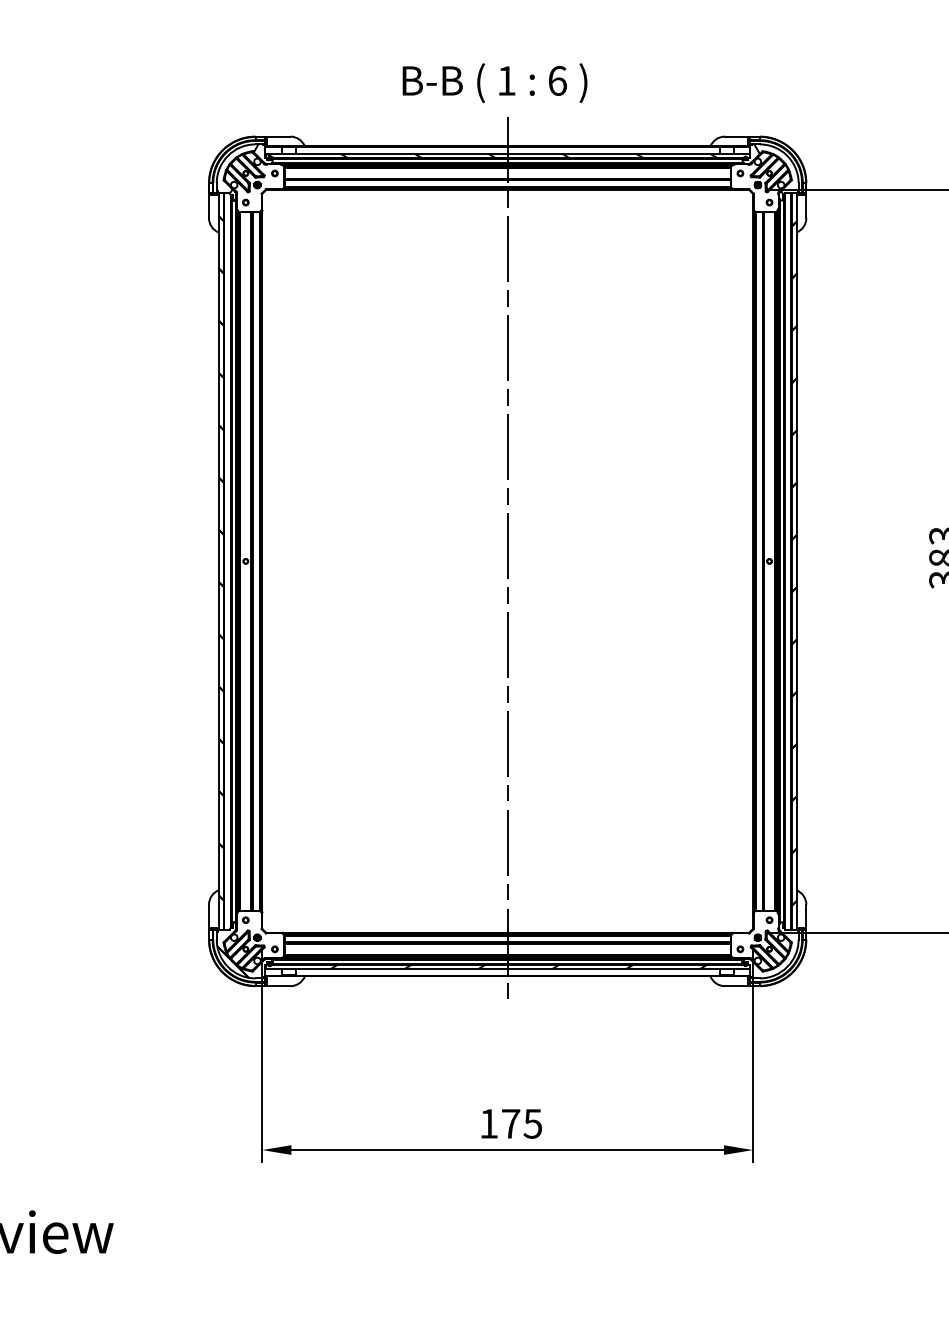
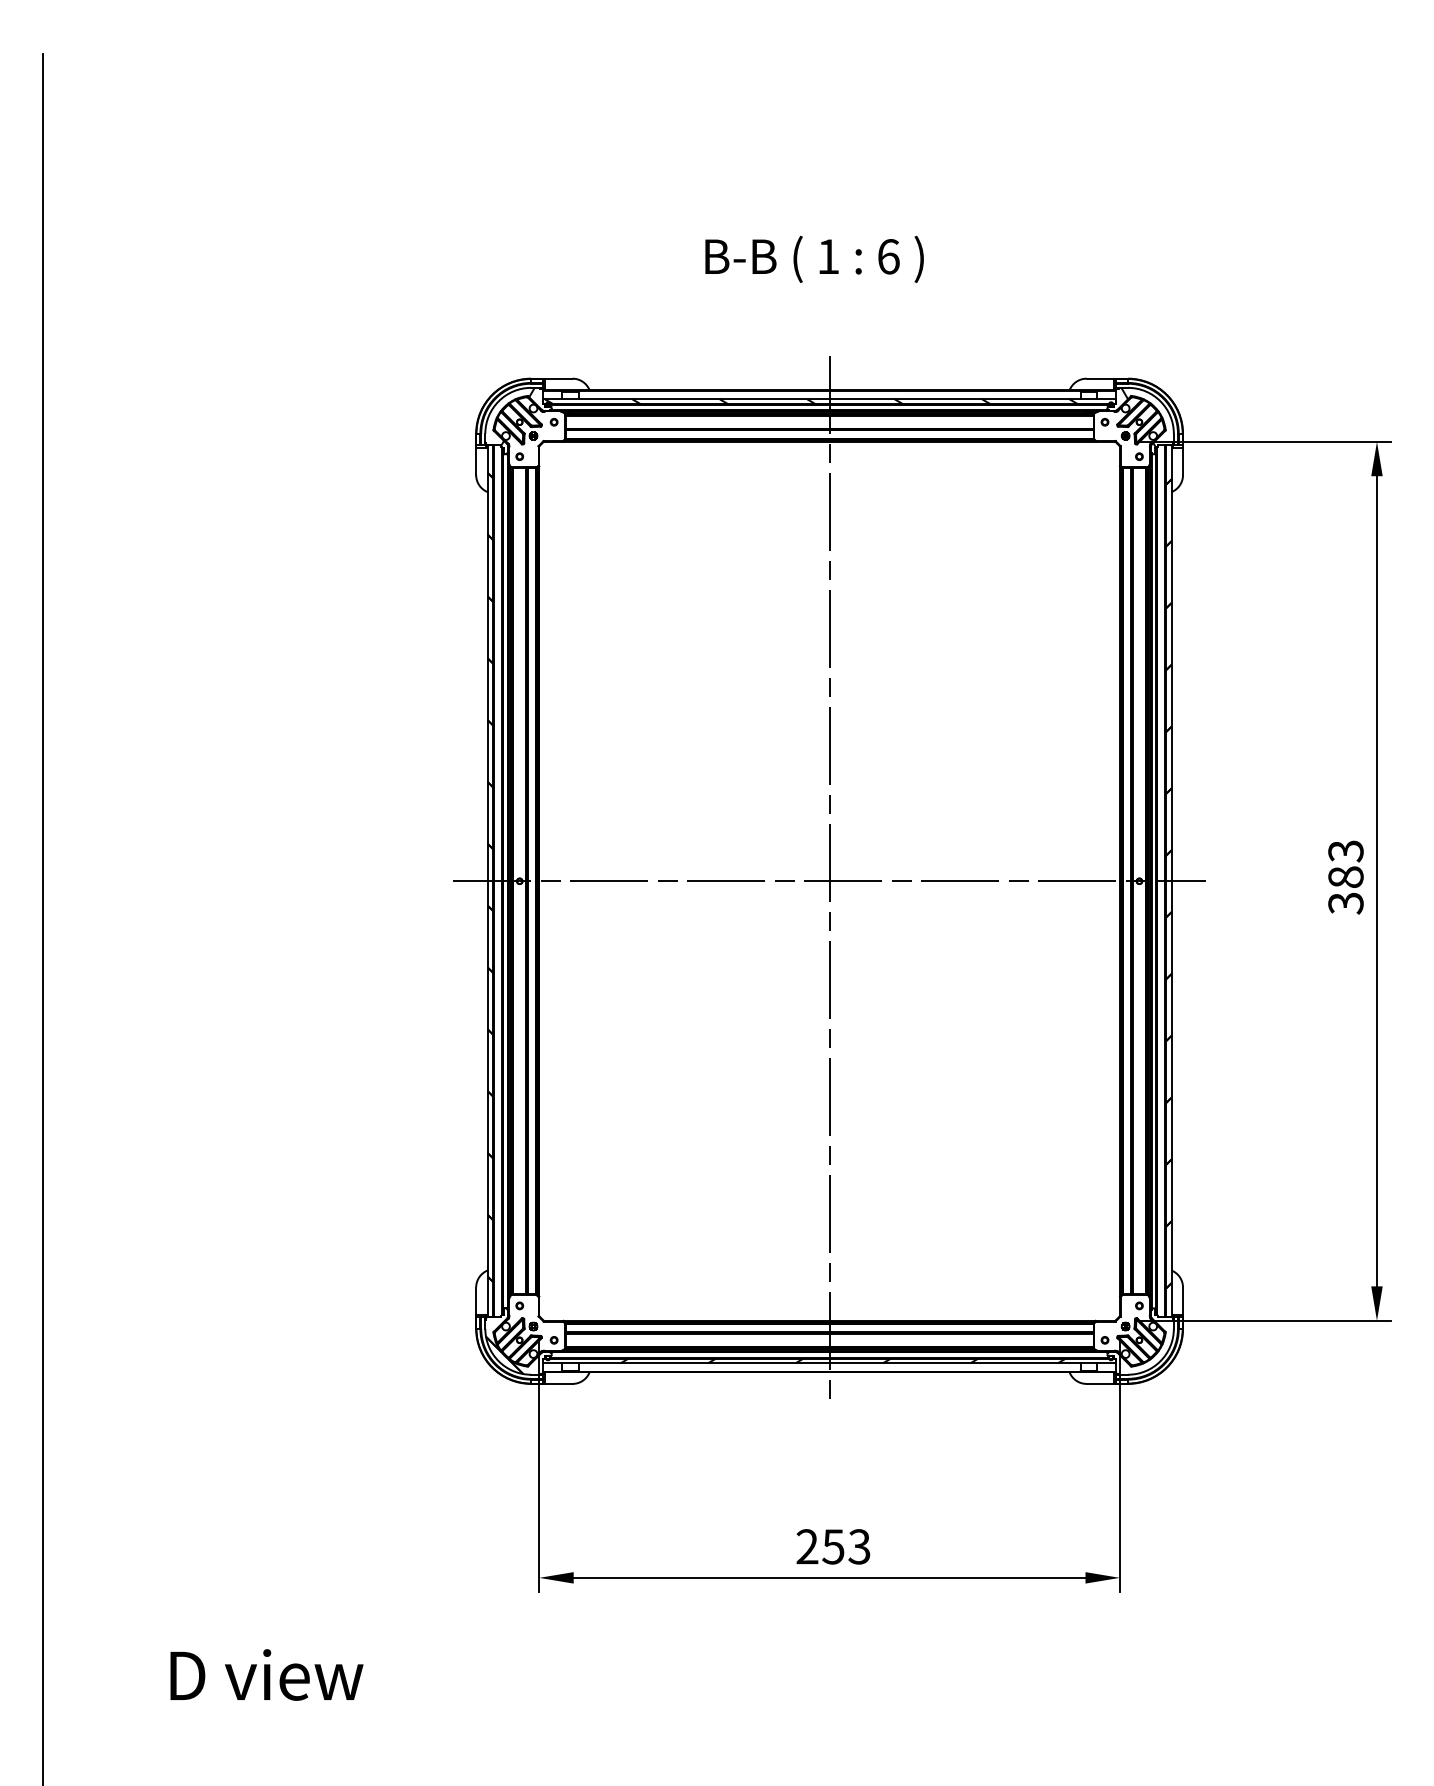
text: (494, 82) -> (814, 258), moved
line: (507, 561) -> (829, 881), added
text: (510, 1123) -> (833, 1546), 175 -> 253

